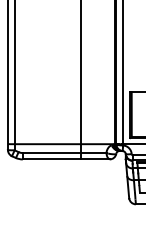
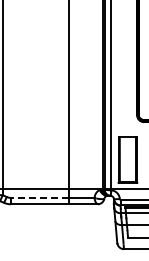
line: (51, 152) -> (39, 197), solid -> dashed

